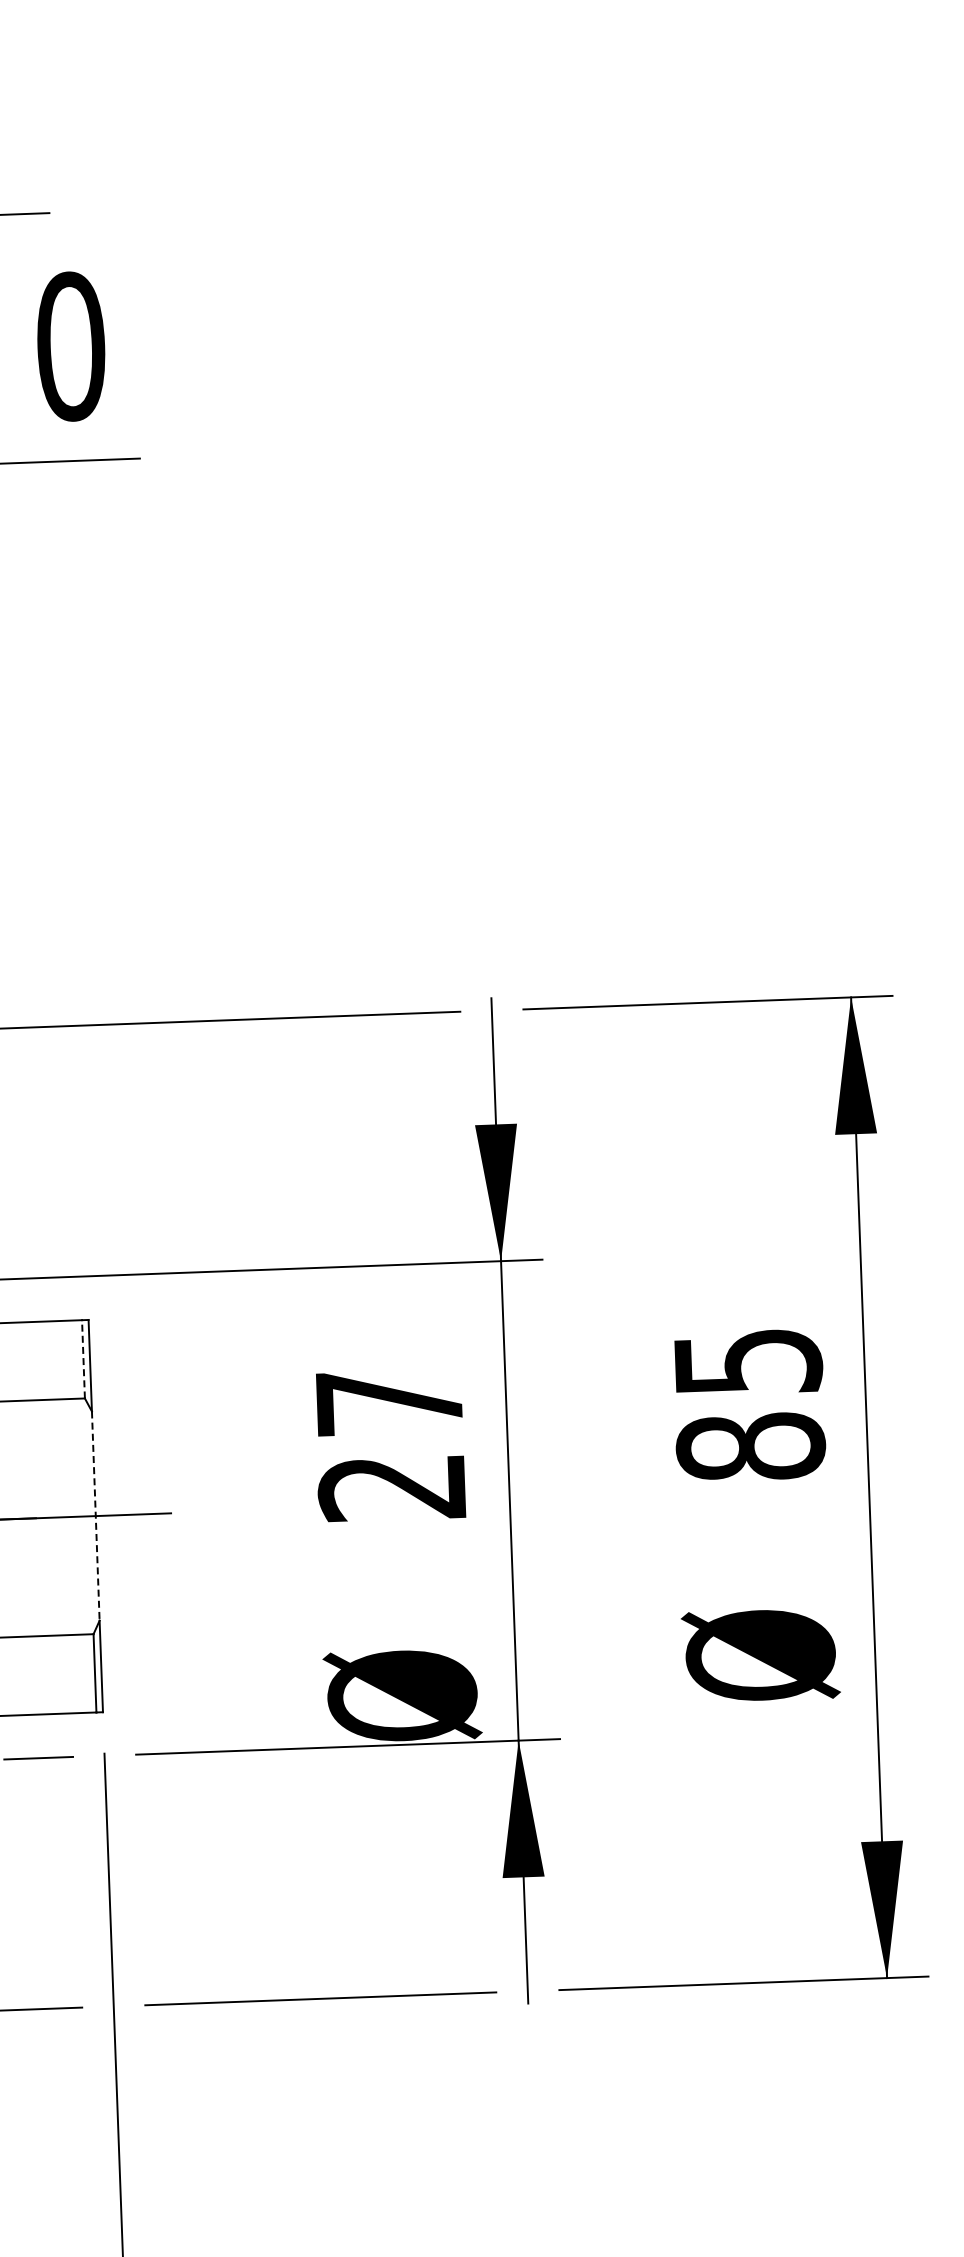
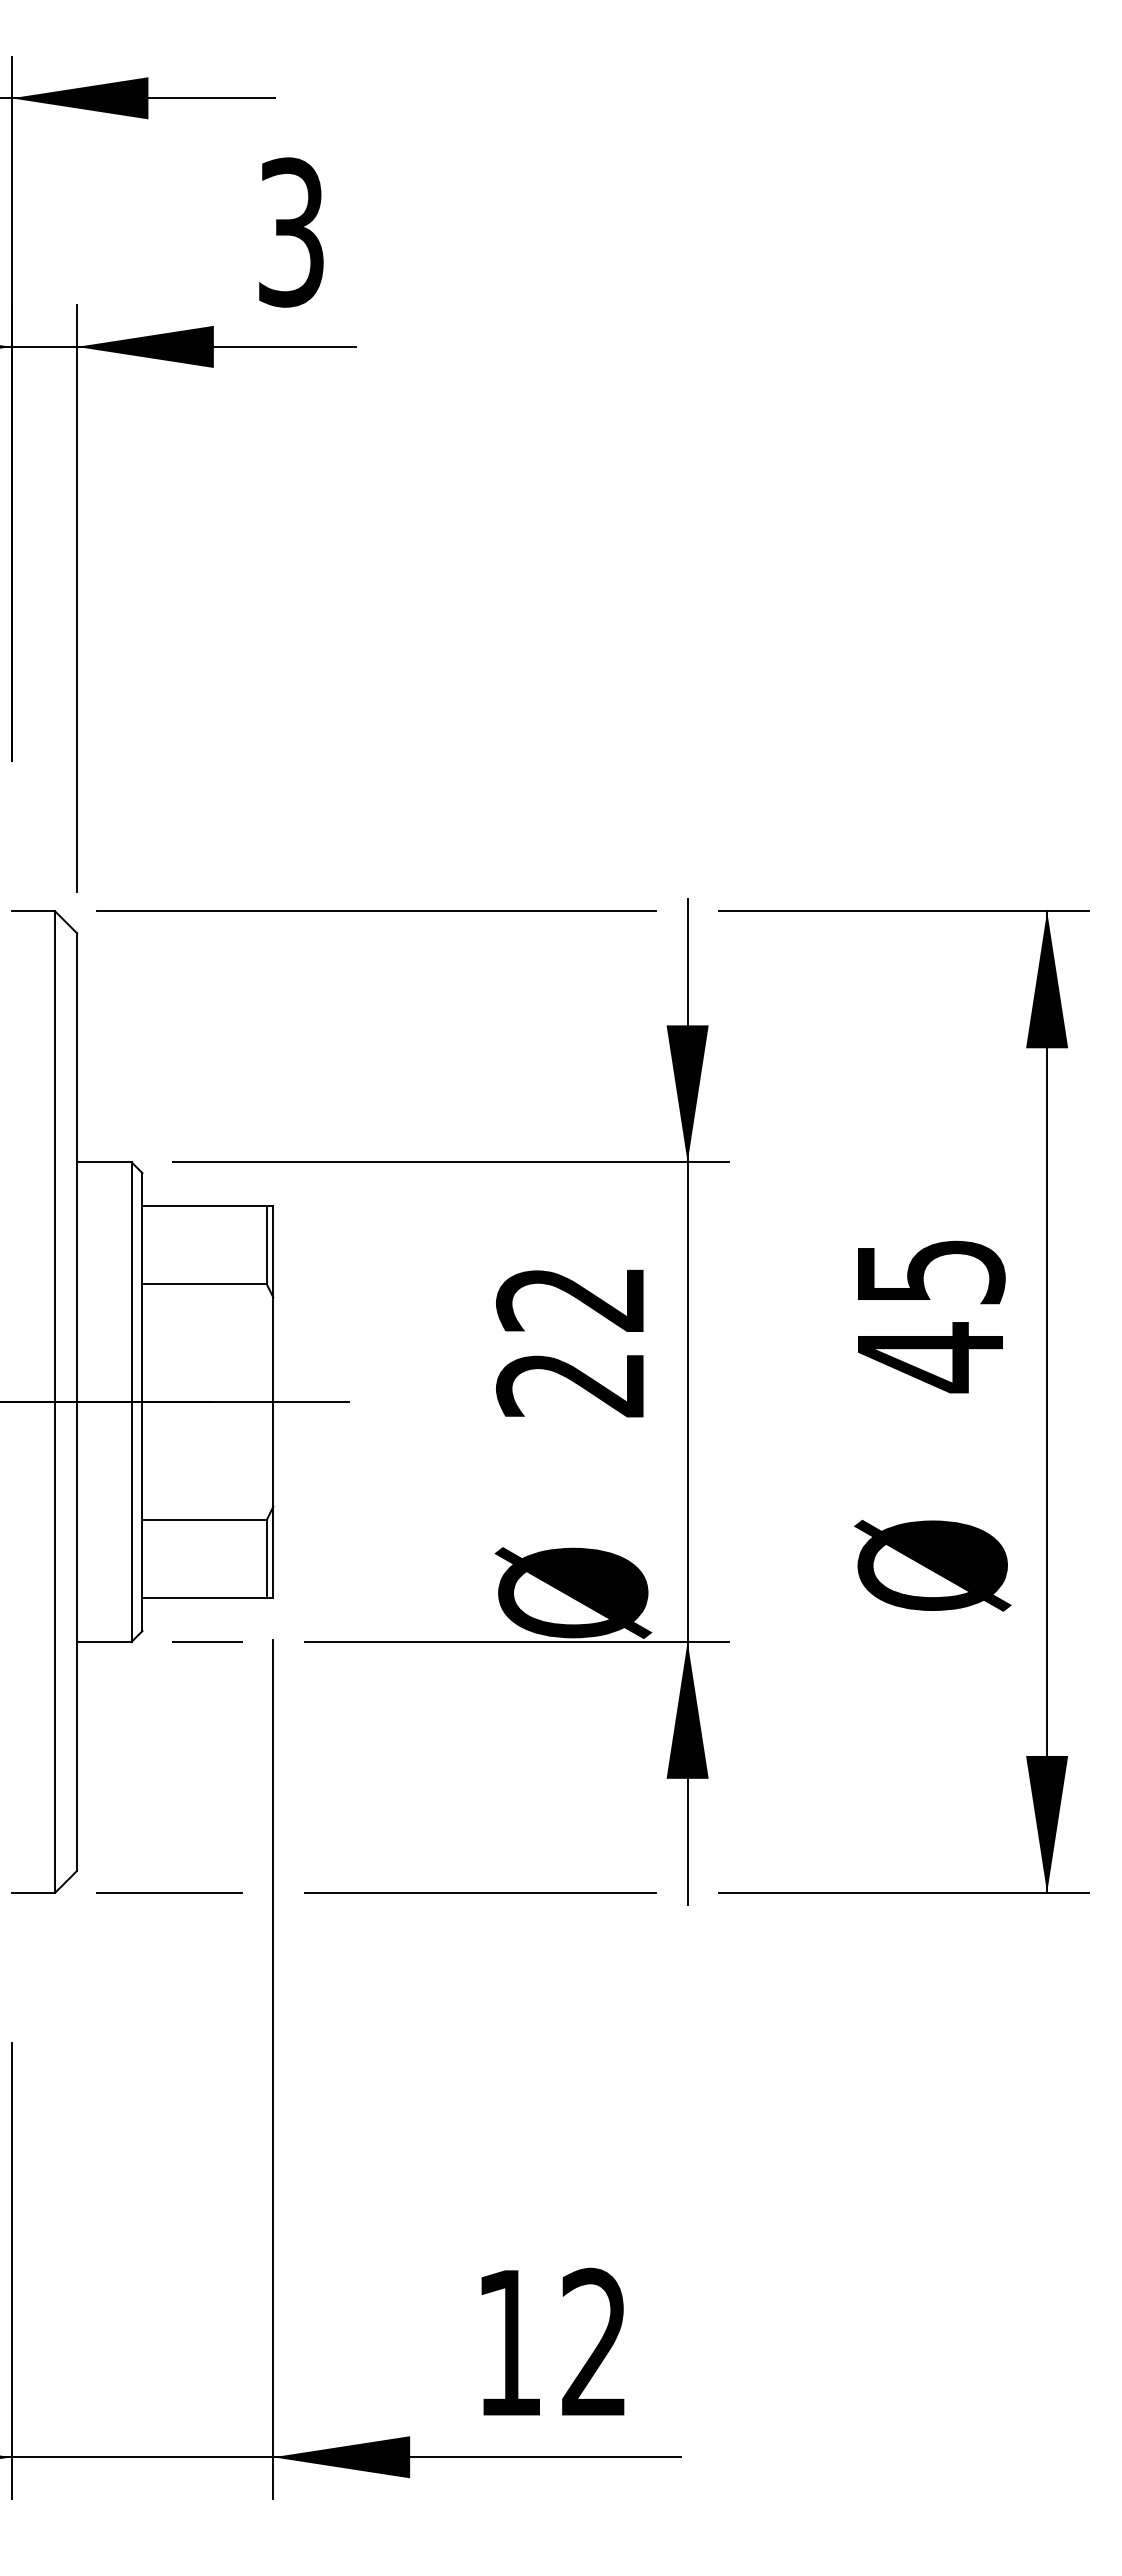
text: (71, 346) -> (291, 232), 0 -> 3
line: (83, 1358) -> (266, 1244), dashed -> solid
text: (388, 1402) -> (569, 1299), 27 -> 22
text: (750, 1447) -> (930, 1357), 85 -> 45
line: (95, 1516) -> (273, 1402), dashed -> solid

